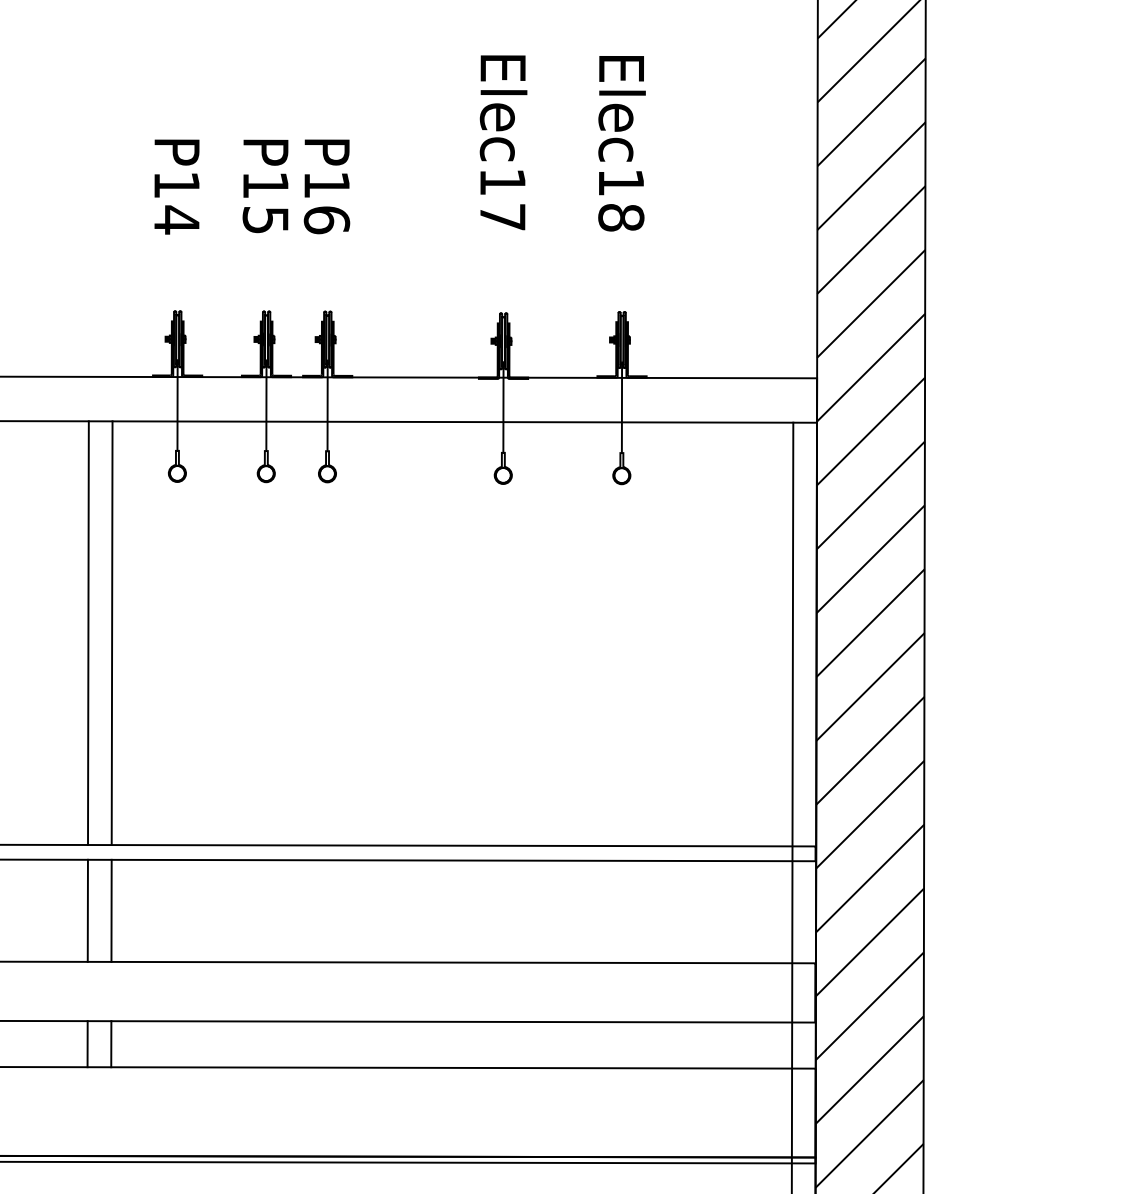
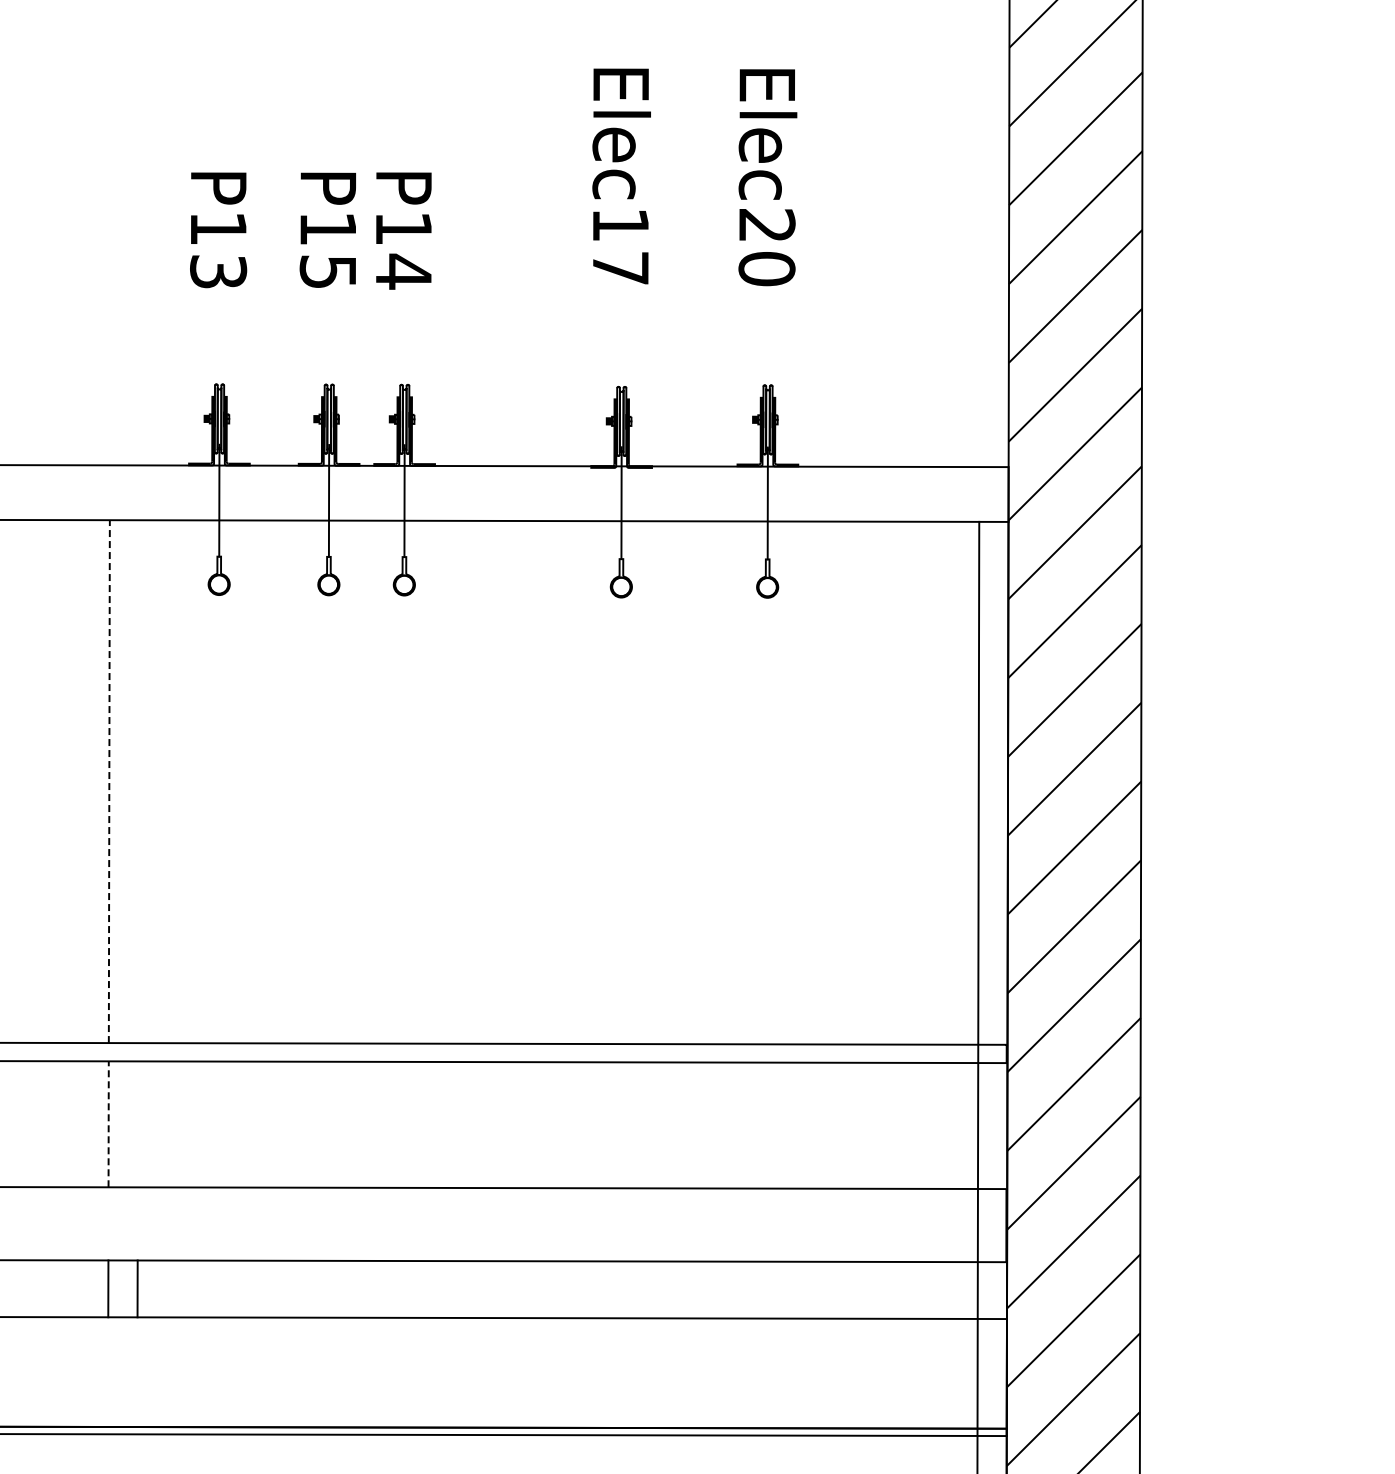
text: (620, 200) -> (766, 247), Elec18 -> Elec20
text: (176, 219) -> (218, 271), P14 -> P13
text: (326, 219) -> (403, 271), P16 -> P14
line: (88, 633) -> (109, 781), solid -> dashed
line: (112, 633) -> (138, 781), removed
line: (87, 910) -> (108, 1124), solid -> dashed
line: (111, 910) -> (137, 1124), removed

